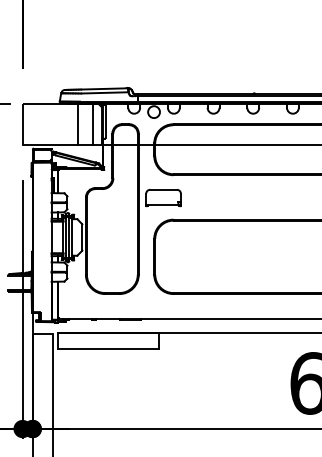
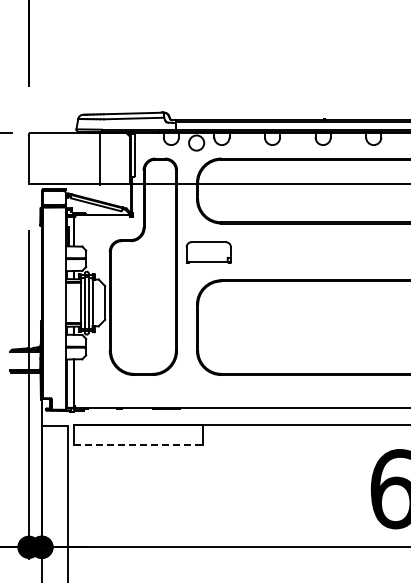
line: (92, 124) -> (118, 158), removed
line: (108, 349) -> (138, 445), solid -> dashed

